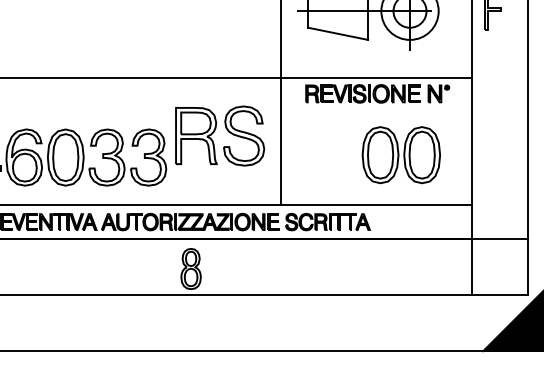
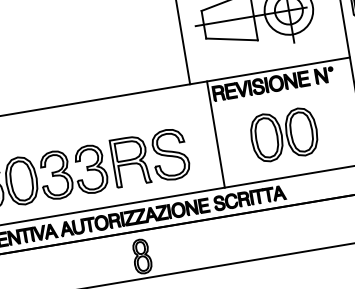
part: (214, 132) -> (145, 155), moved
line: (280, 140) -> (215, 133), moved
part: (400, 155) -> (283, 135), moved

